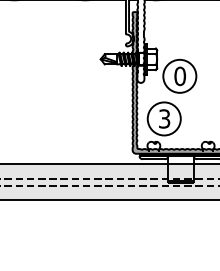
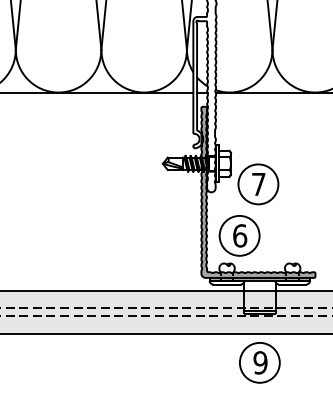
text: (179, 76) -> (258, 184), 0 -> 7
text: (164, 118) -> (240, 235), 3 -> 6
part: (180, 223) -> (259, 362), added

